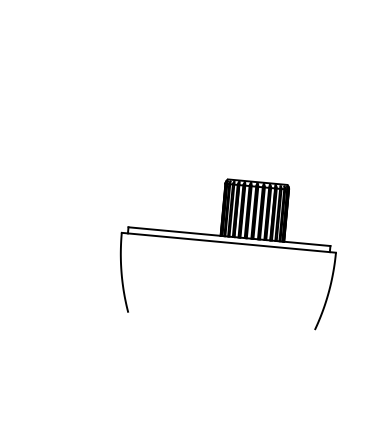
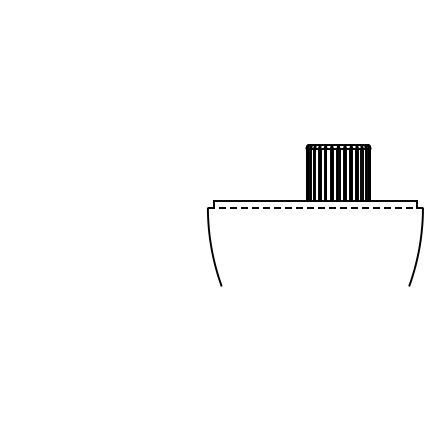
line: (228, 242) -> (315, 207), solid -> dashed

